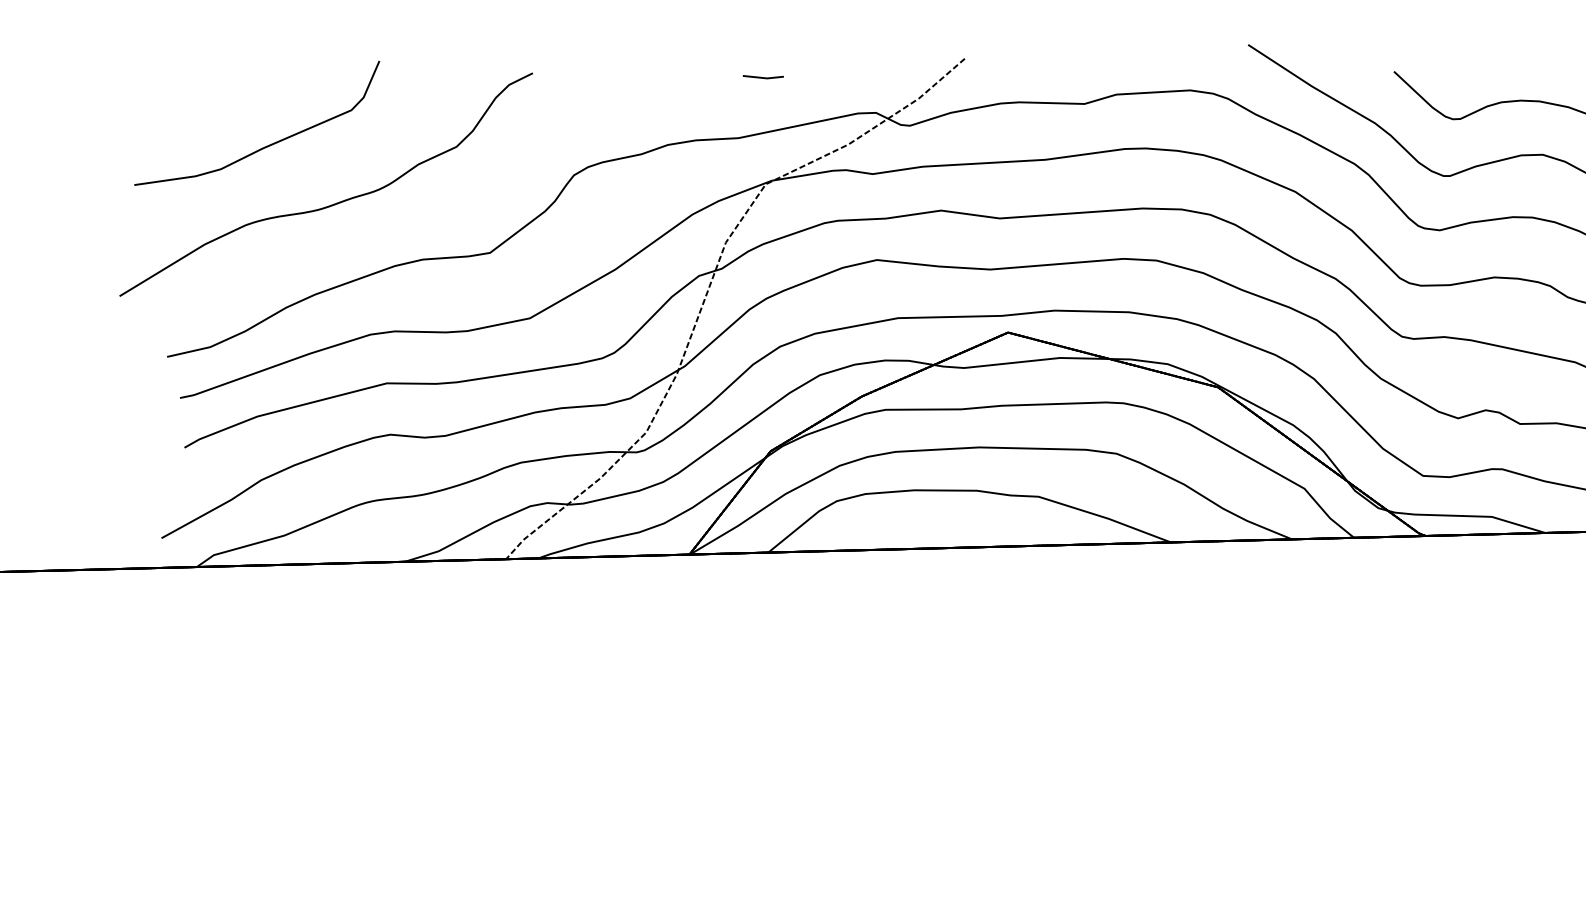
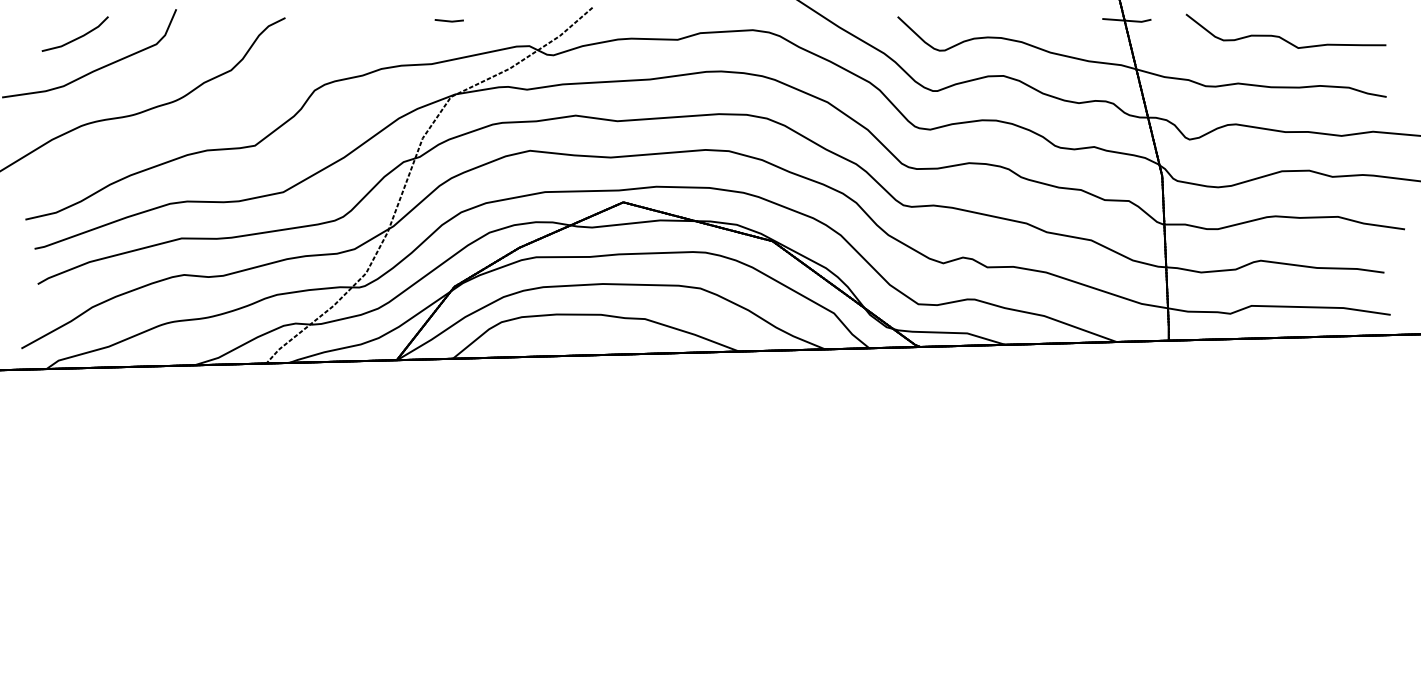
line: (240, 100) -> (77, 37), added

